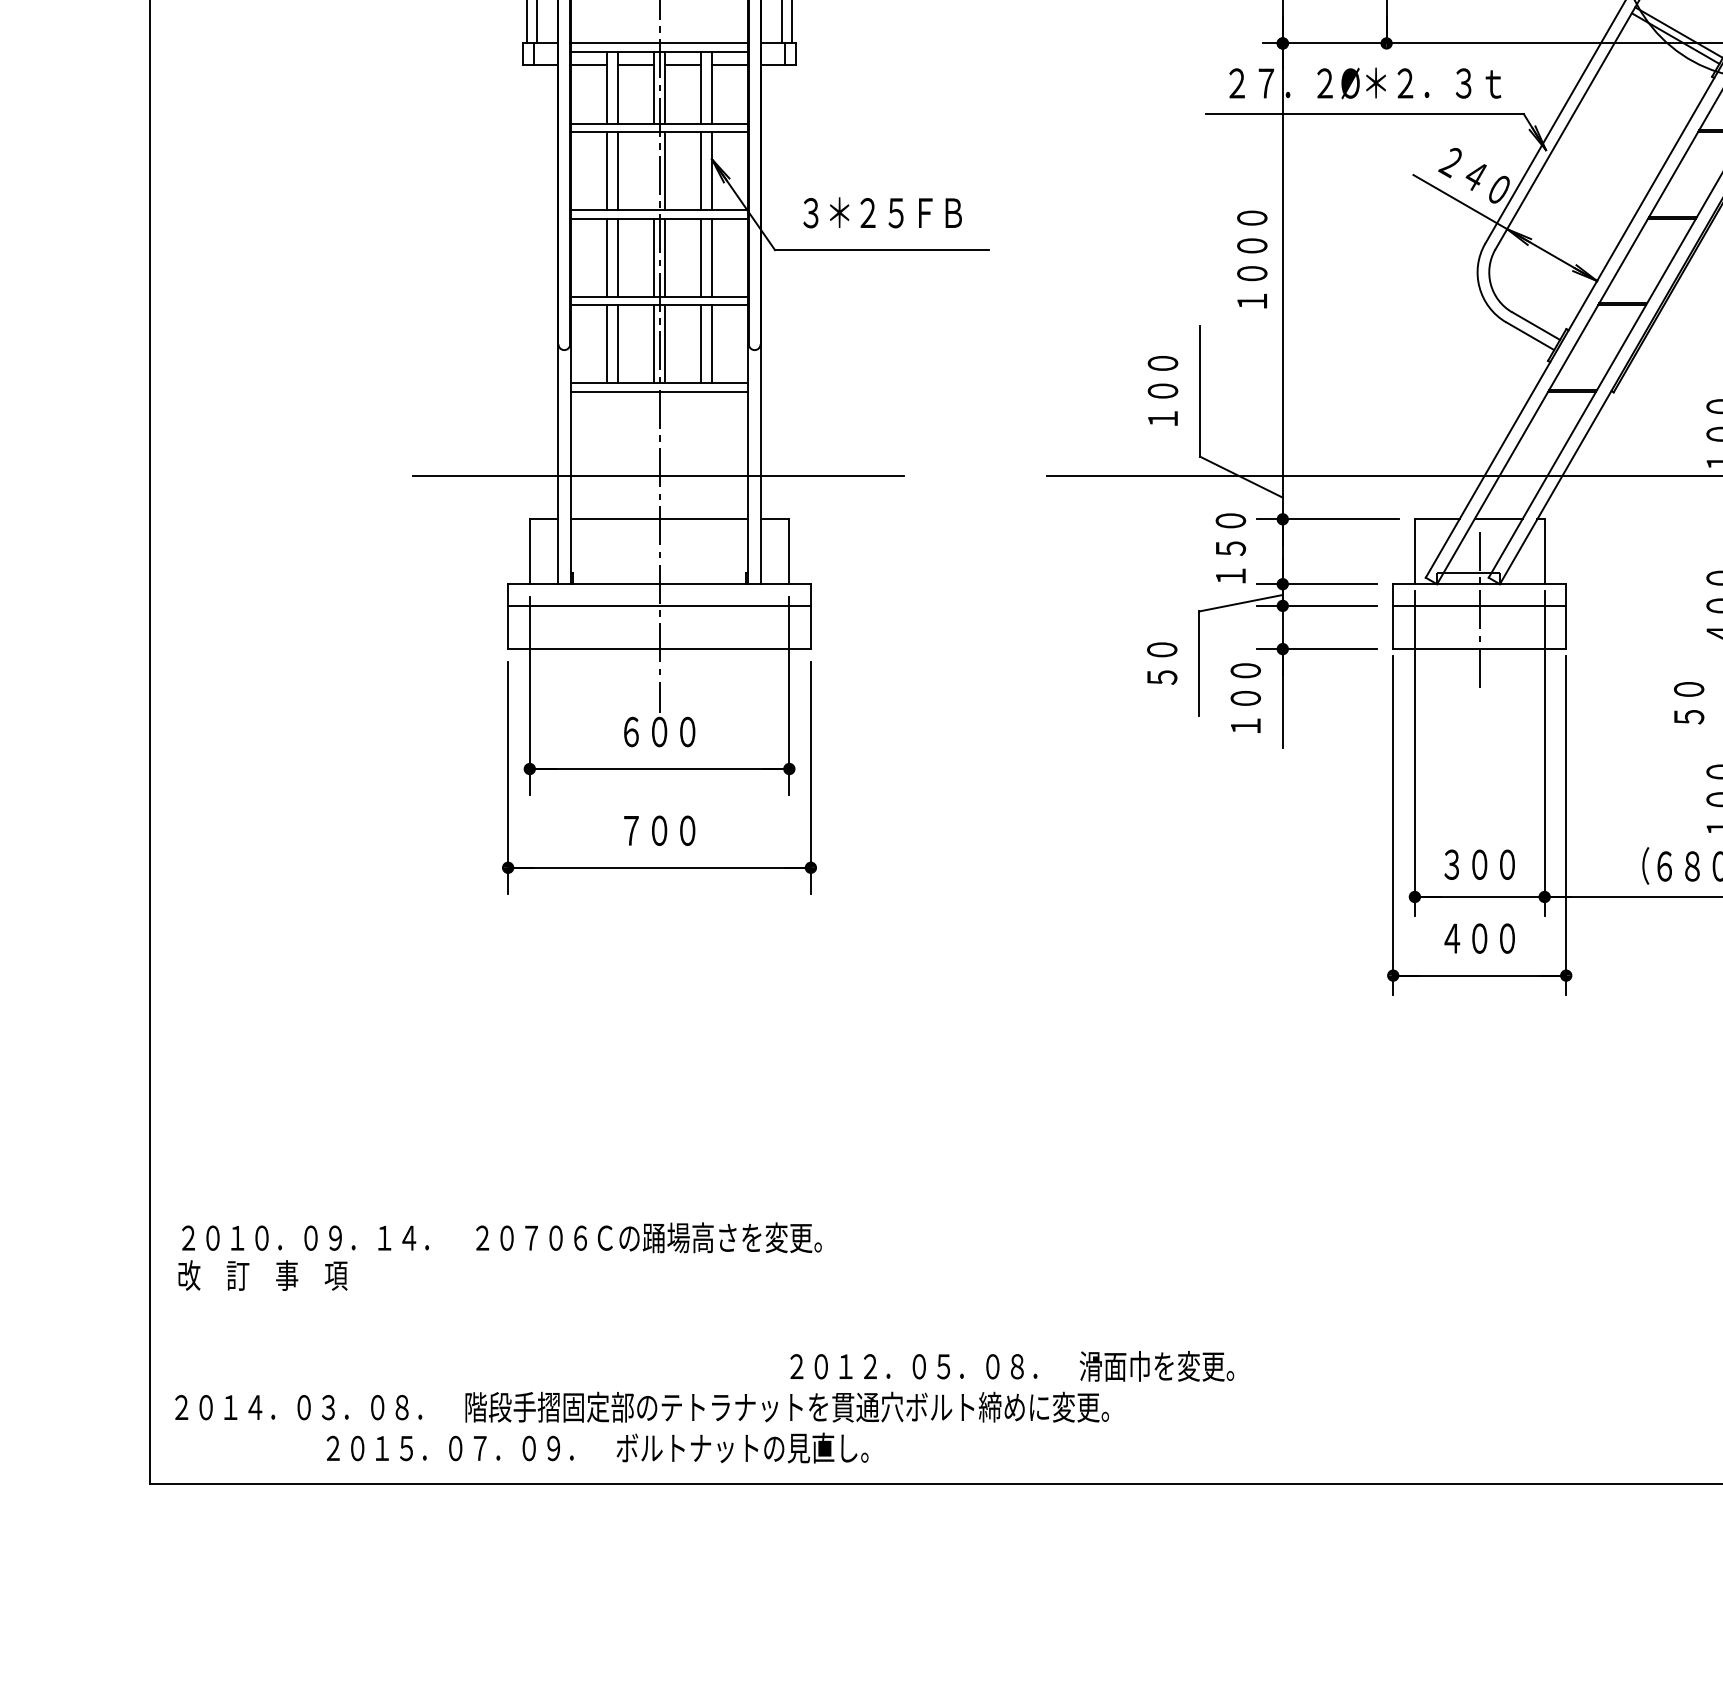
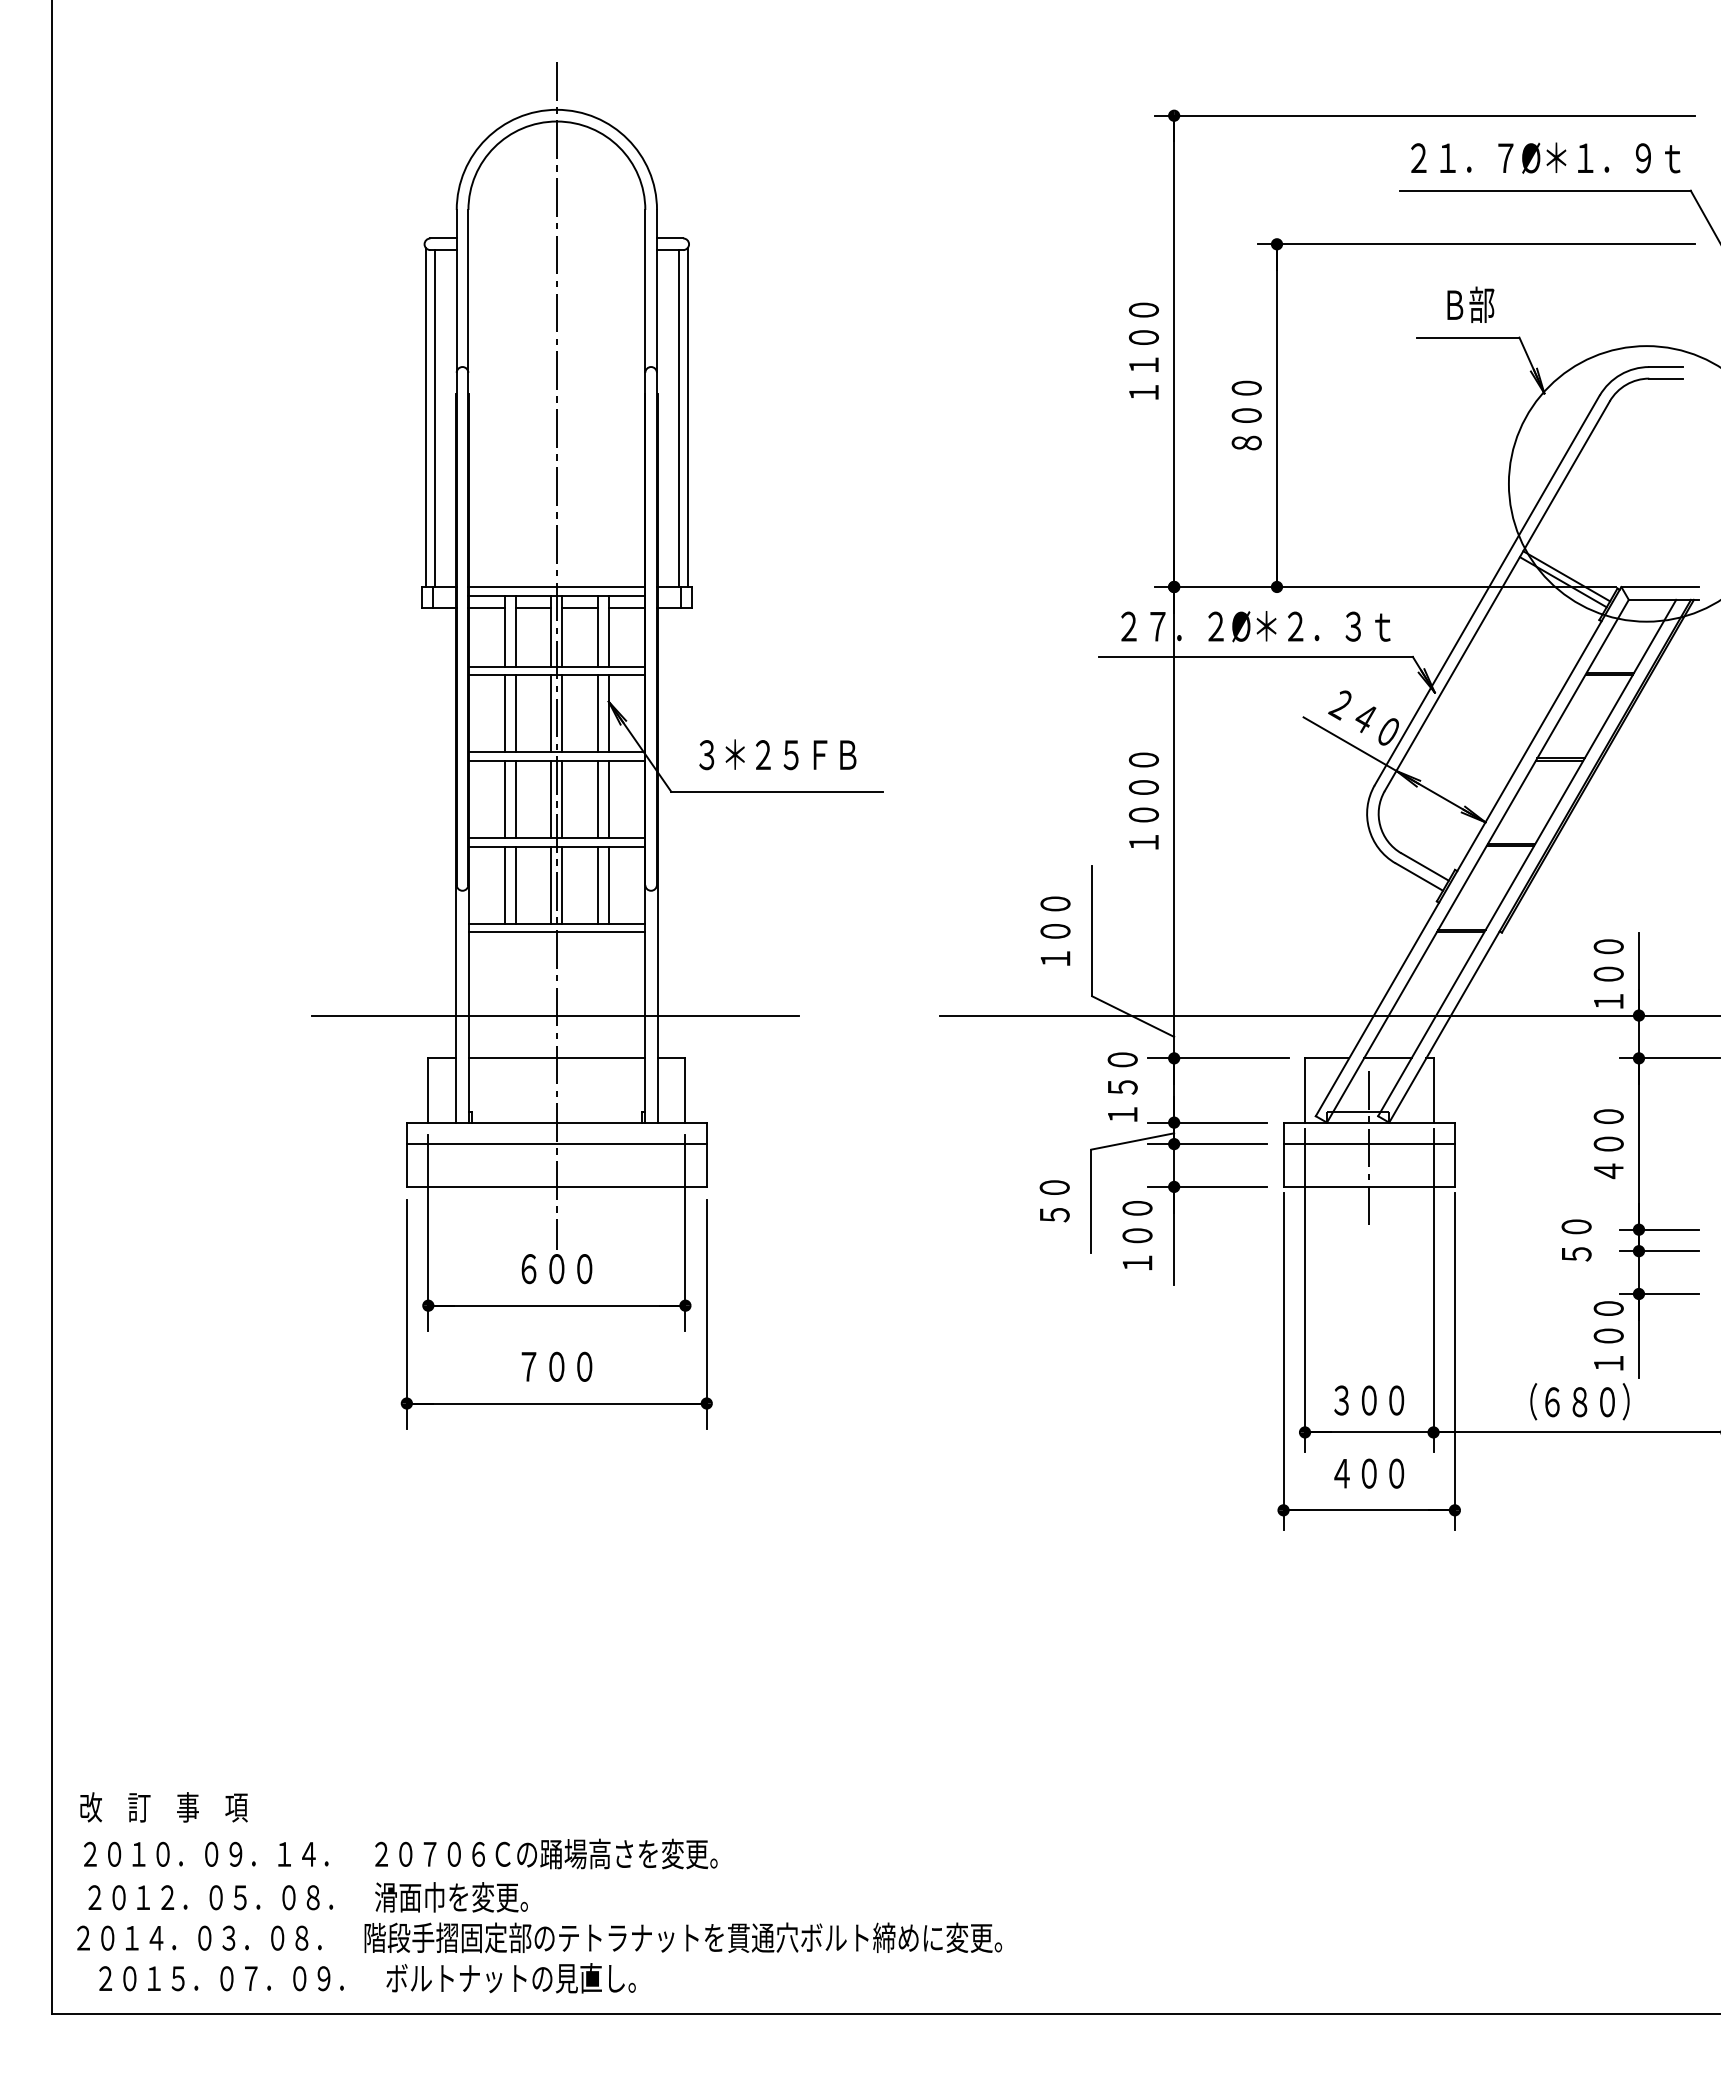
line: (654, 171) -> (551, 713), added
text: (501, 1237) -> (400, 1853), moved
text: (1011, 1366) -> (307, 1897), moved
text: (597, 1448) -> (367, 1978), moved

